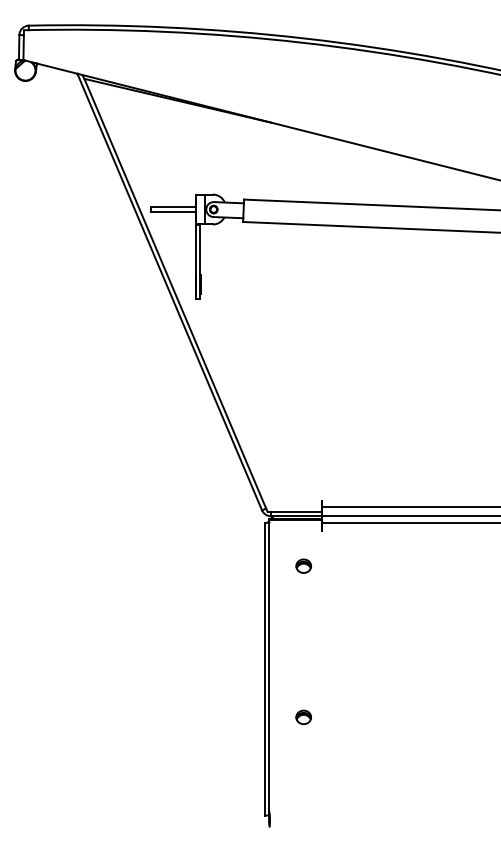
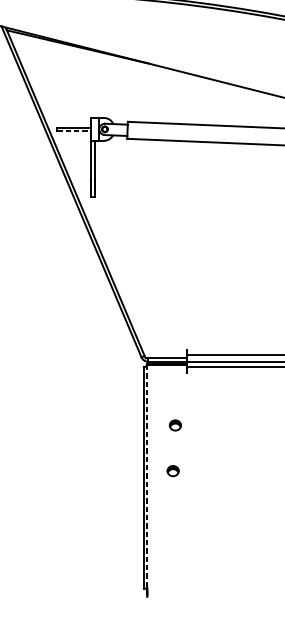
line: (173, 211) -> (74, 130), solid -> dashed
part: (303, 565) -> (175, 424), moved
line: (269, 666) -> (147, 475), solid -> dashed
part: (303, 717) -> (172, 471), moved

